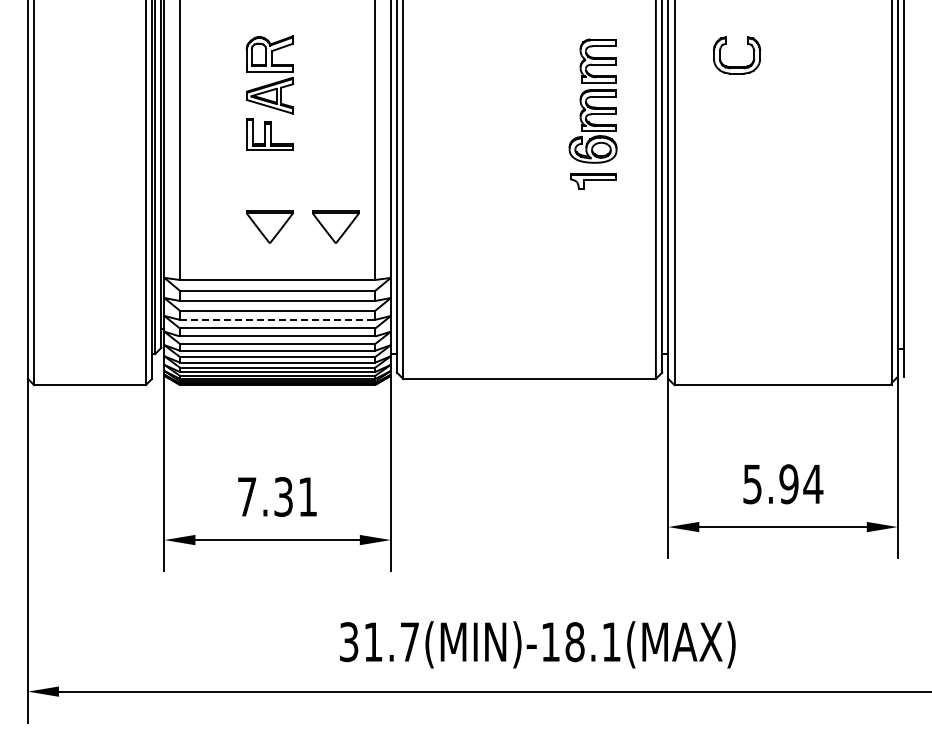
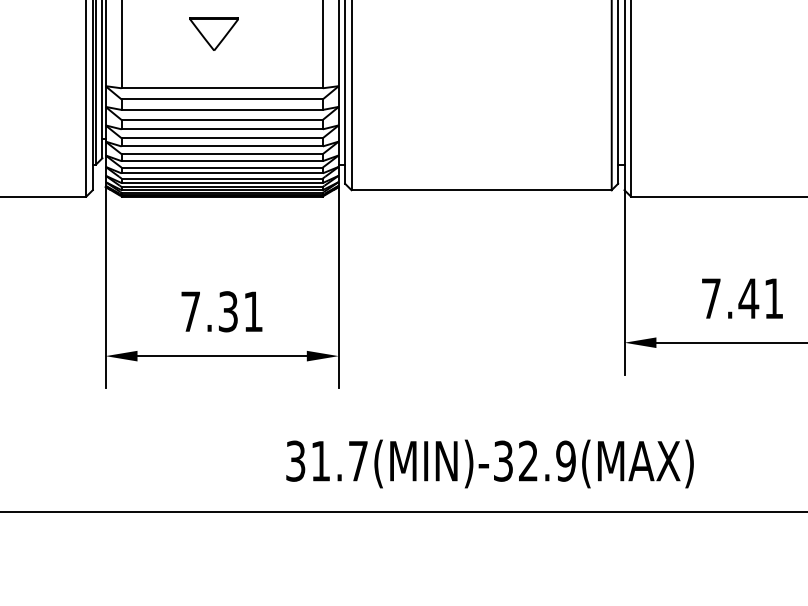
part: (335, 226) -> (281, 33), removed
line: (277, 319) -> (222, 128), dashed -> solid
text: (783, 484) -> (743, 298), 5.94 -> 7.41
text: (581, 642) -> (535, 461), 31.7(MIN)-18.1(MAX) -> 31.7(MIN)-32.9(MAX)

